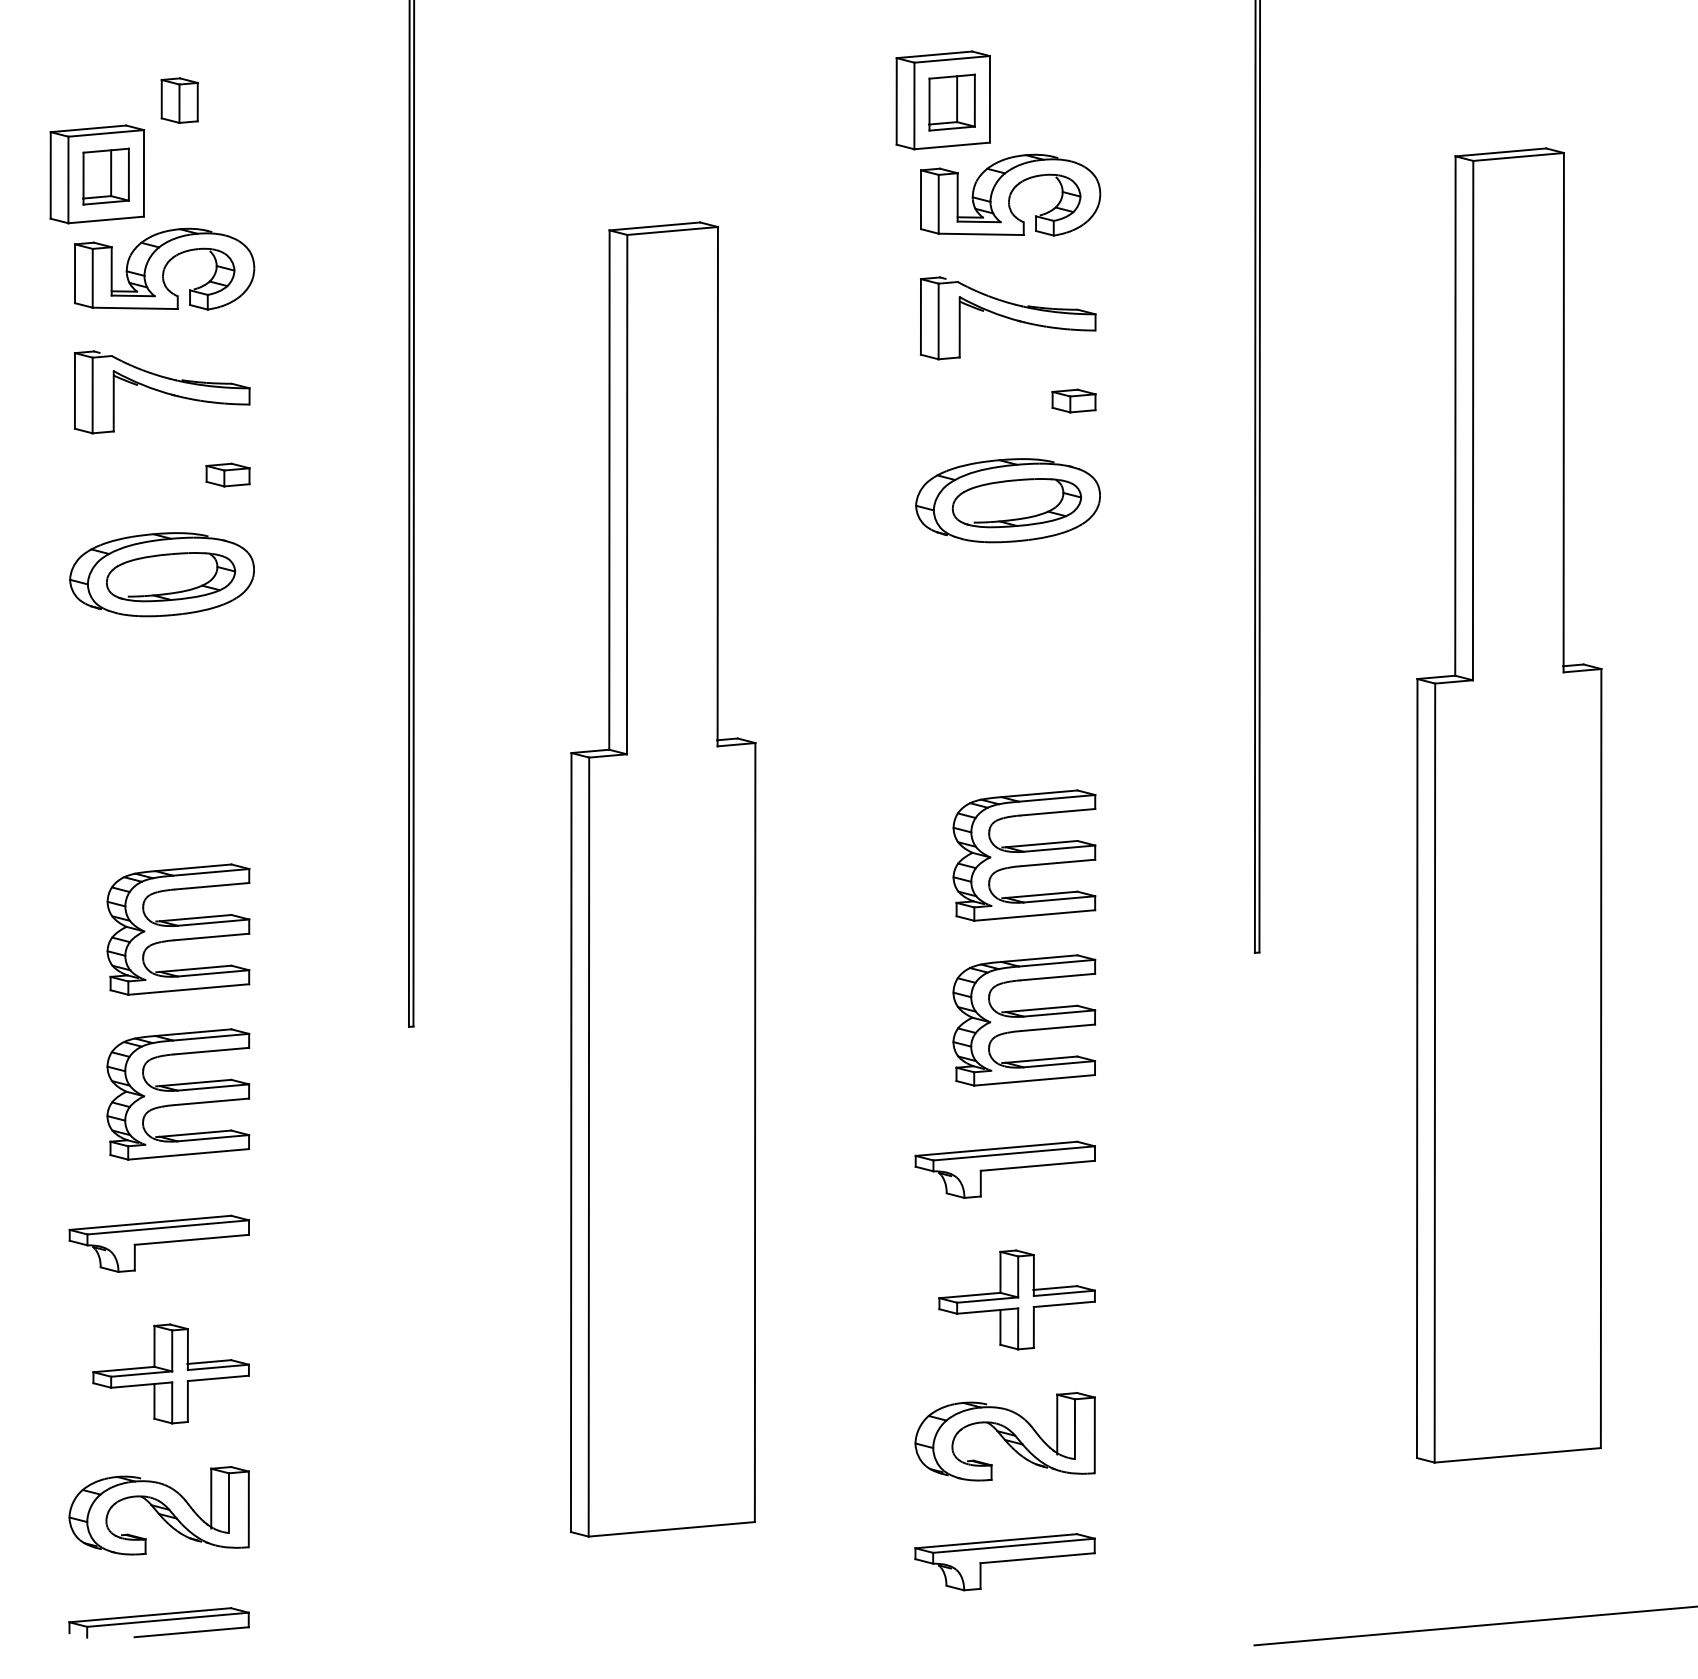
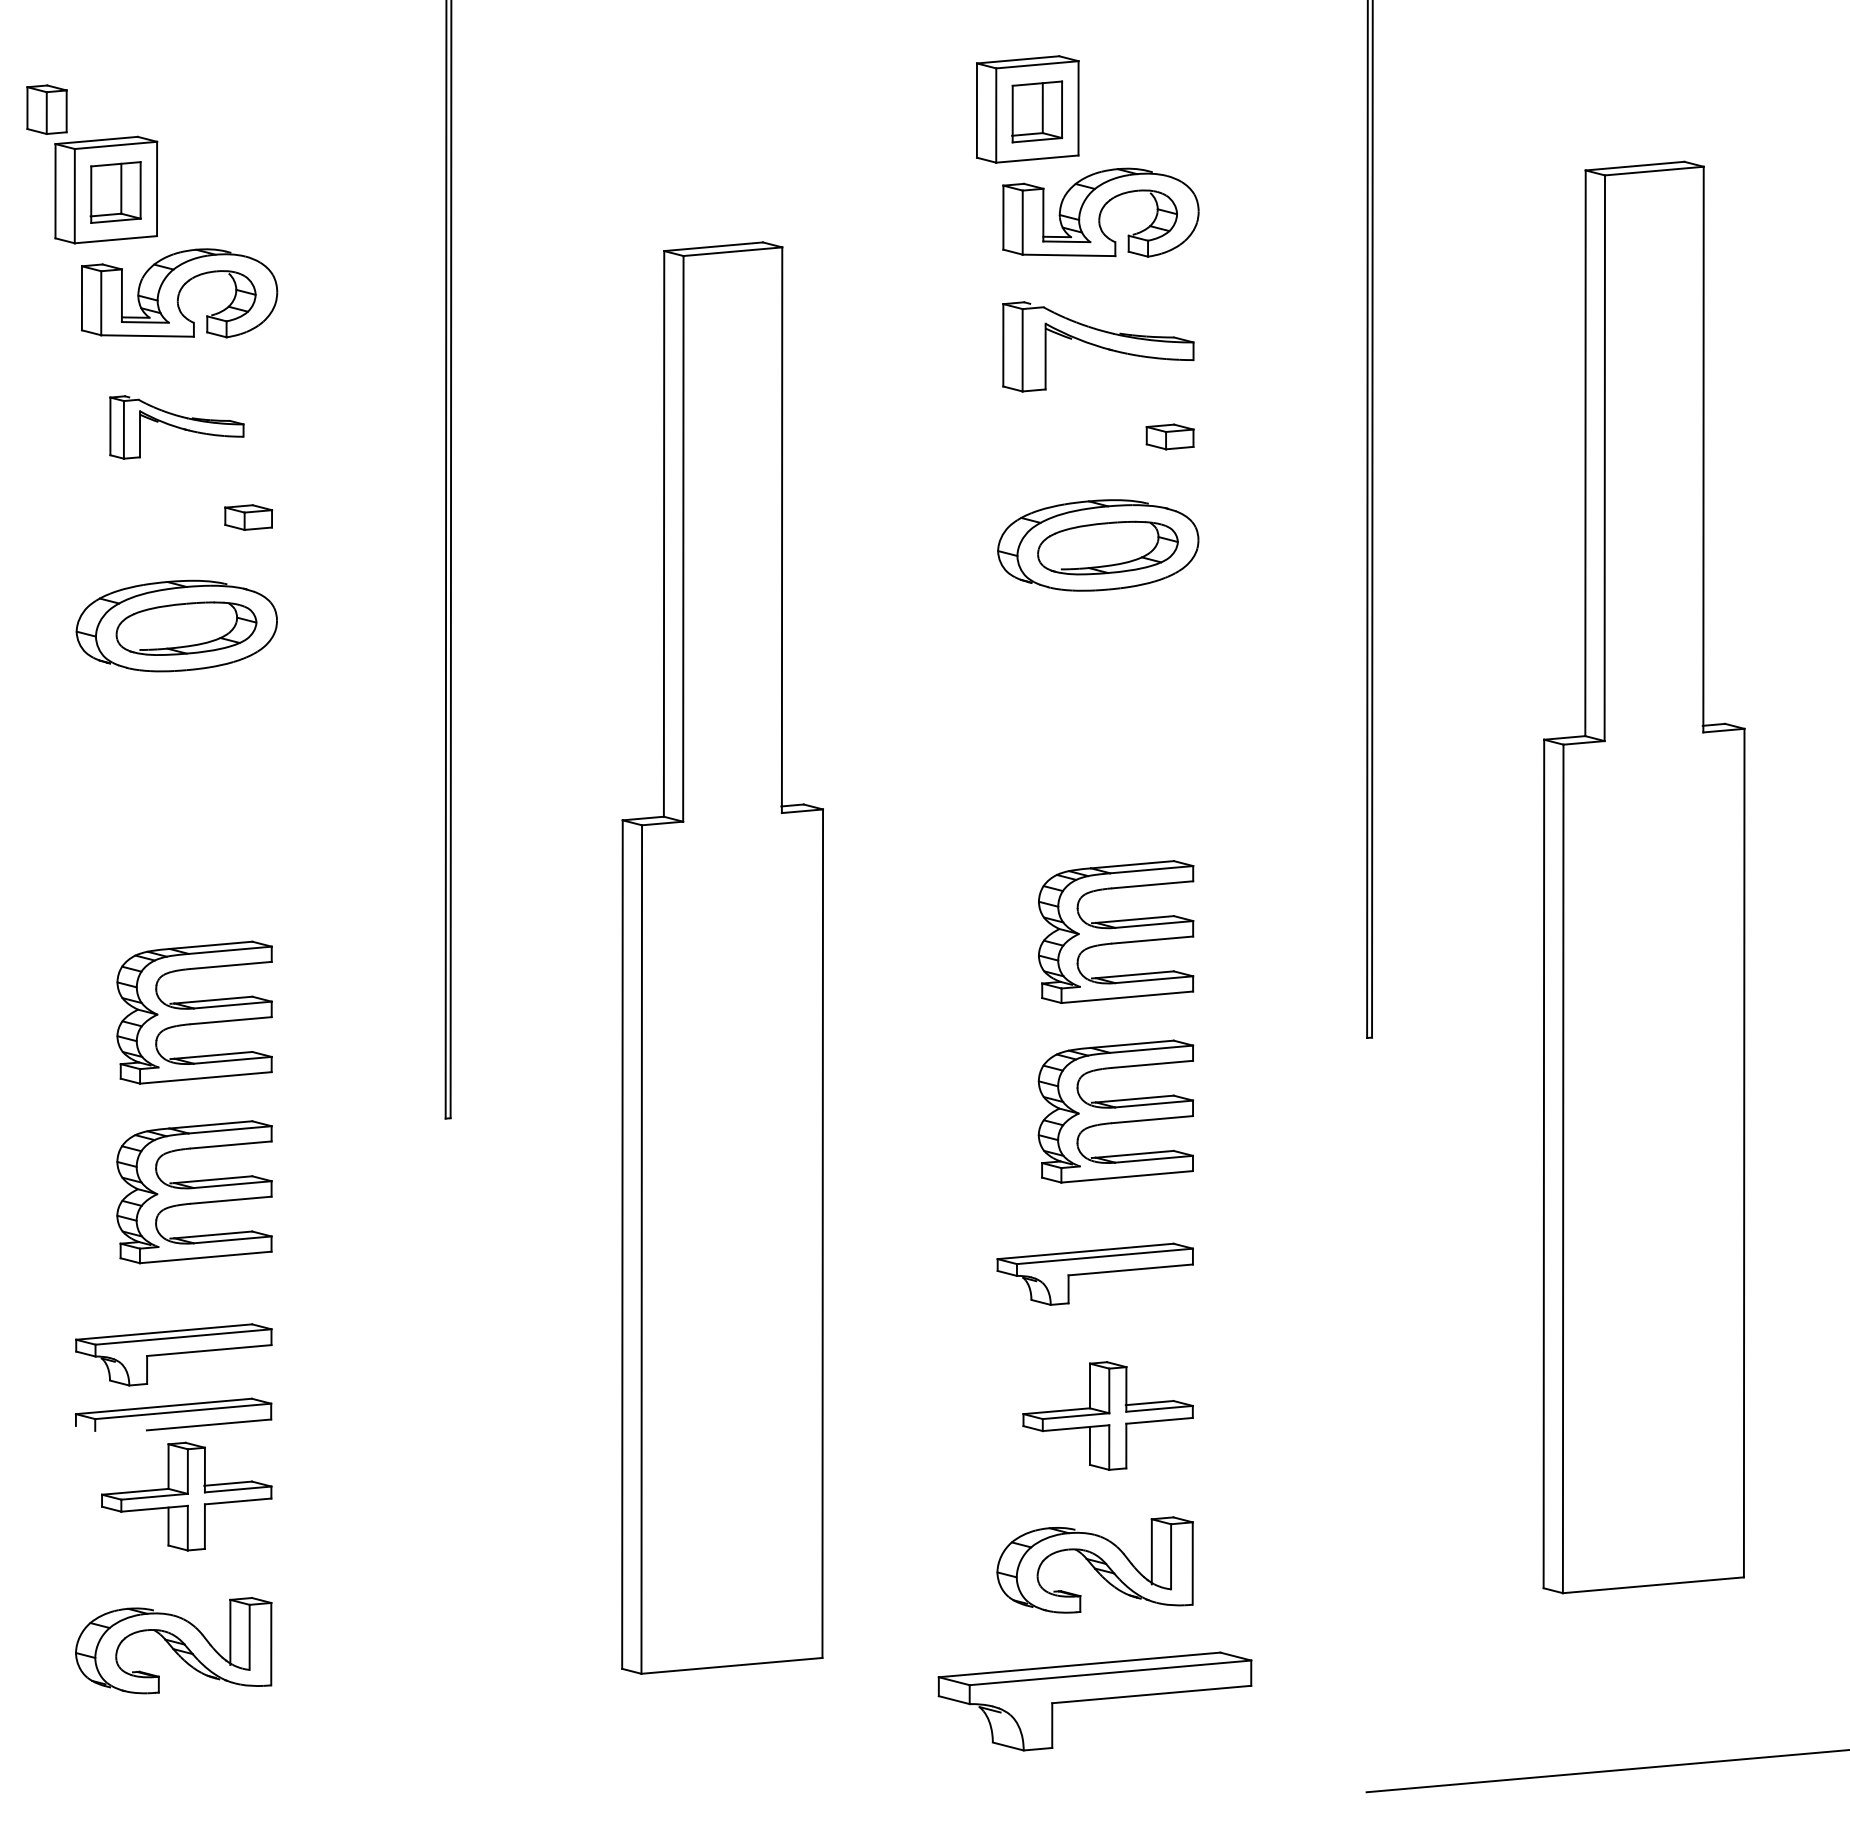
part: (179, 100) -> (46, 109), moved
part: (161, 392) -> (176, 427), size x0.7
part: (1004, 1562) -> (1094, 1701), size x1.6
part: (159, 1622) -> (173, 1414), moved

